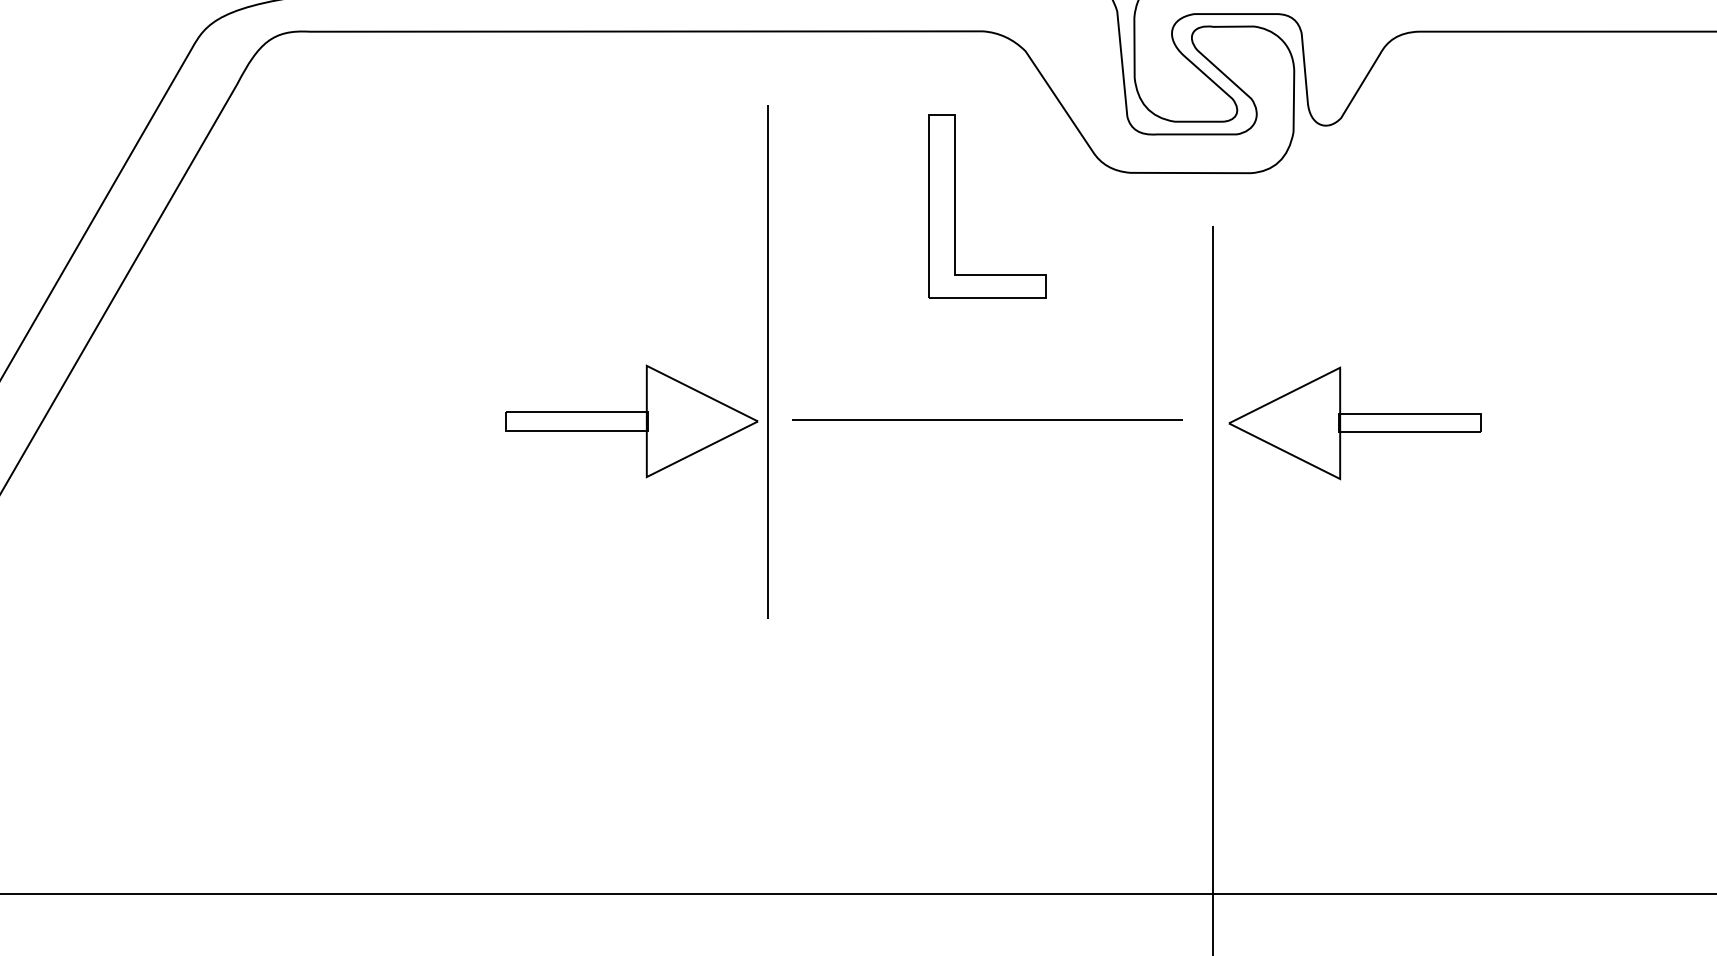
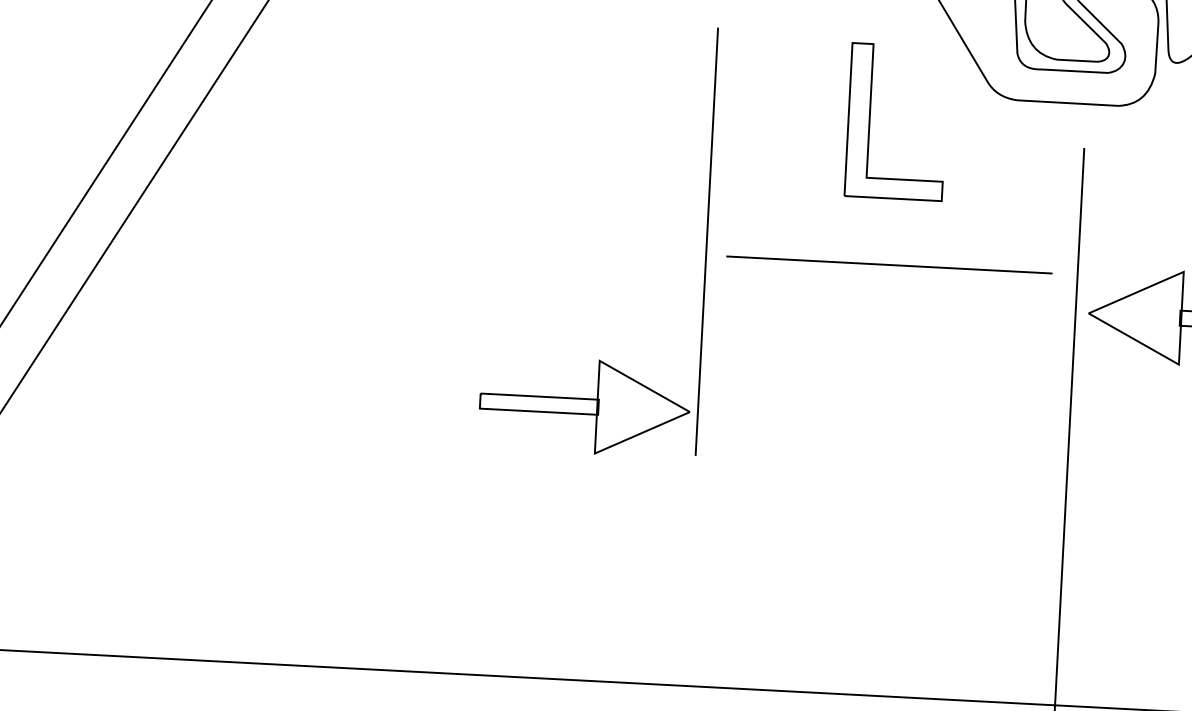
line: (987, 419) -> (889, 264), moved
part: (631, 421) -> (584, 406), moved

